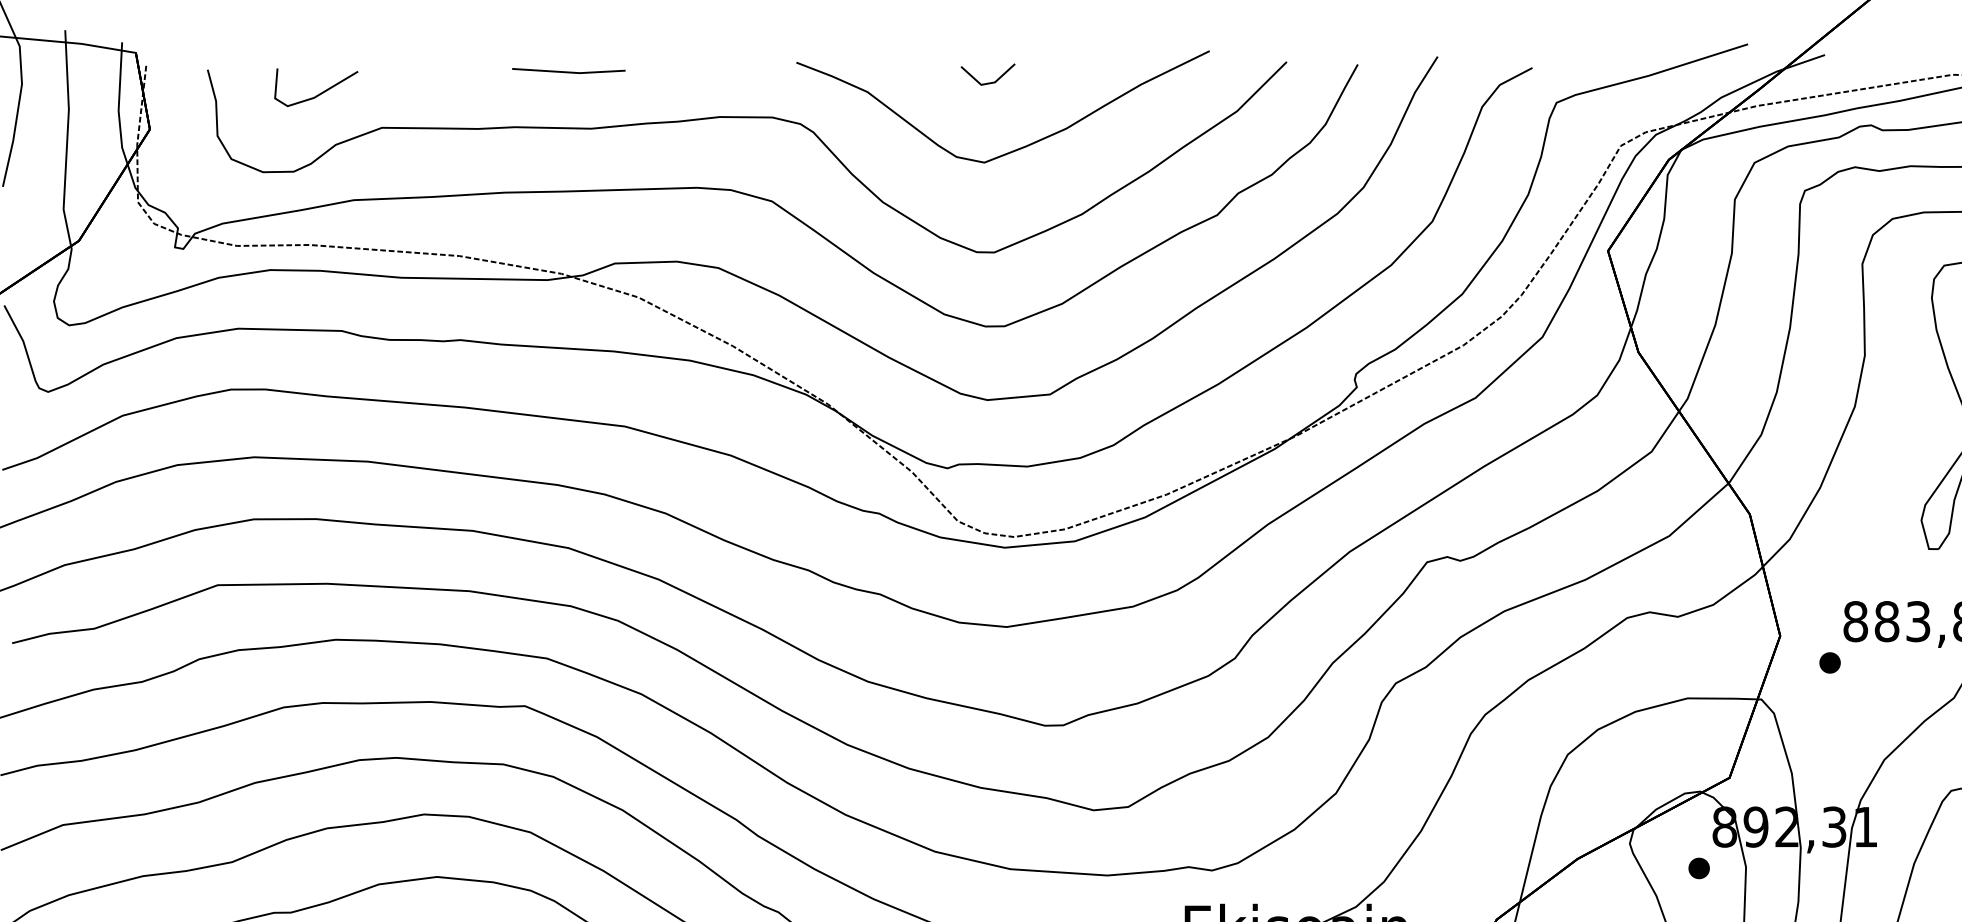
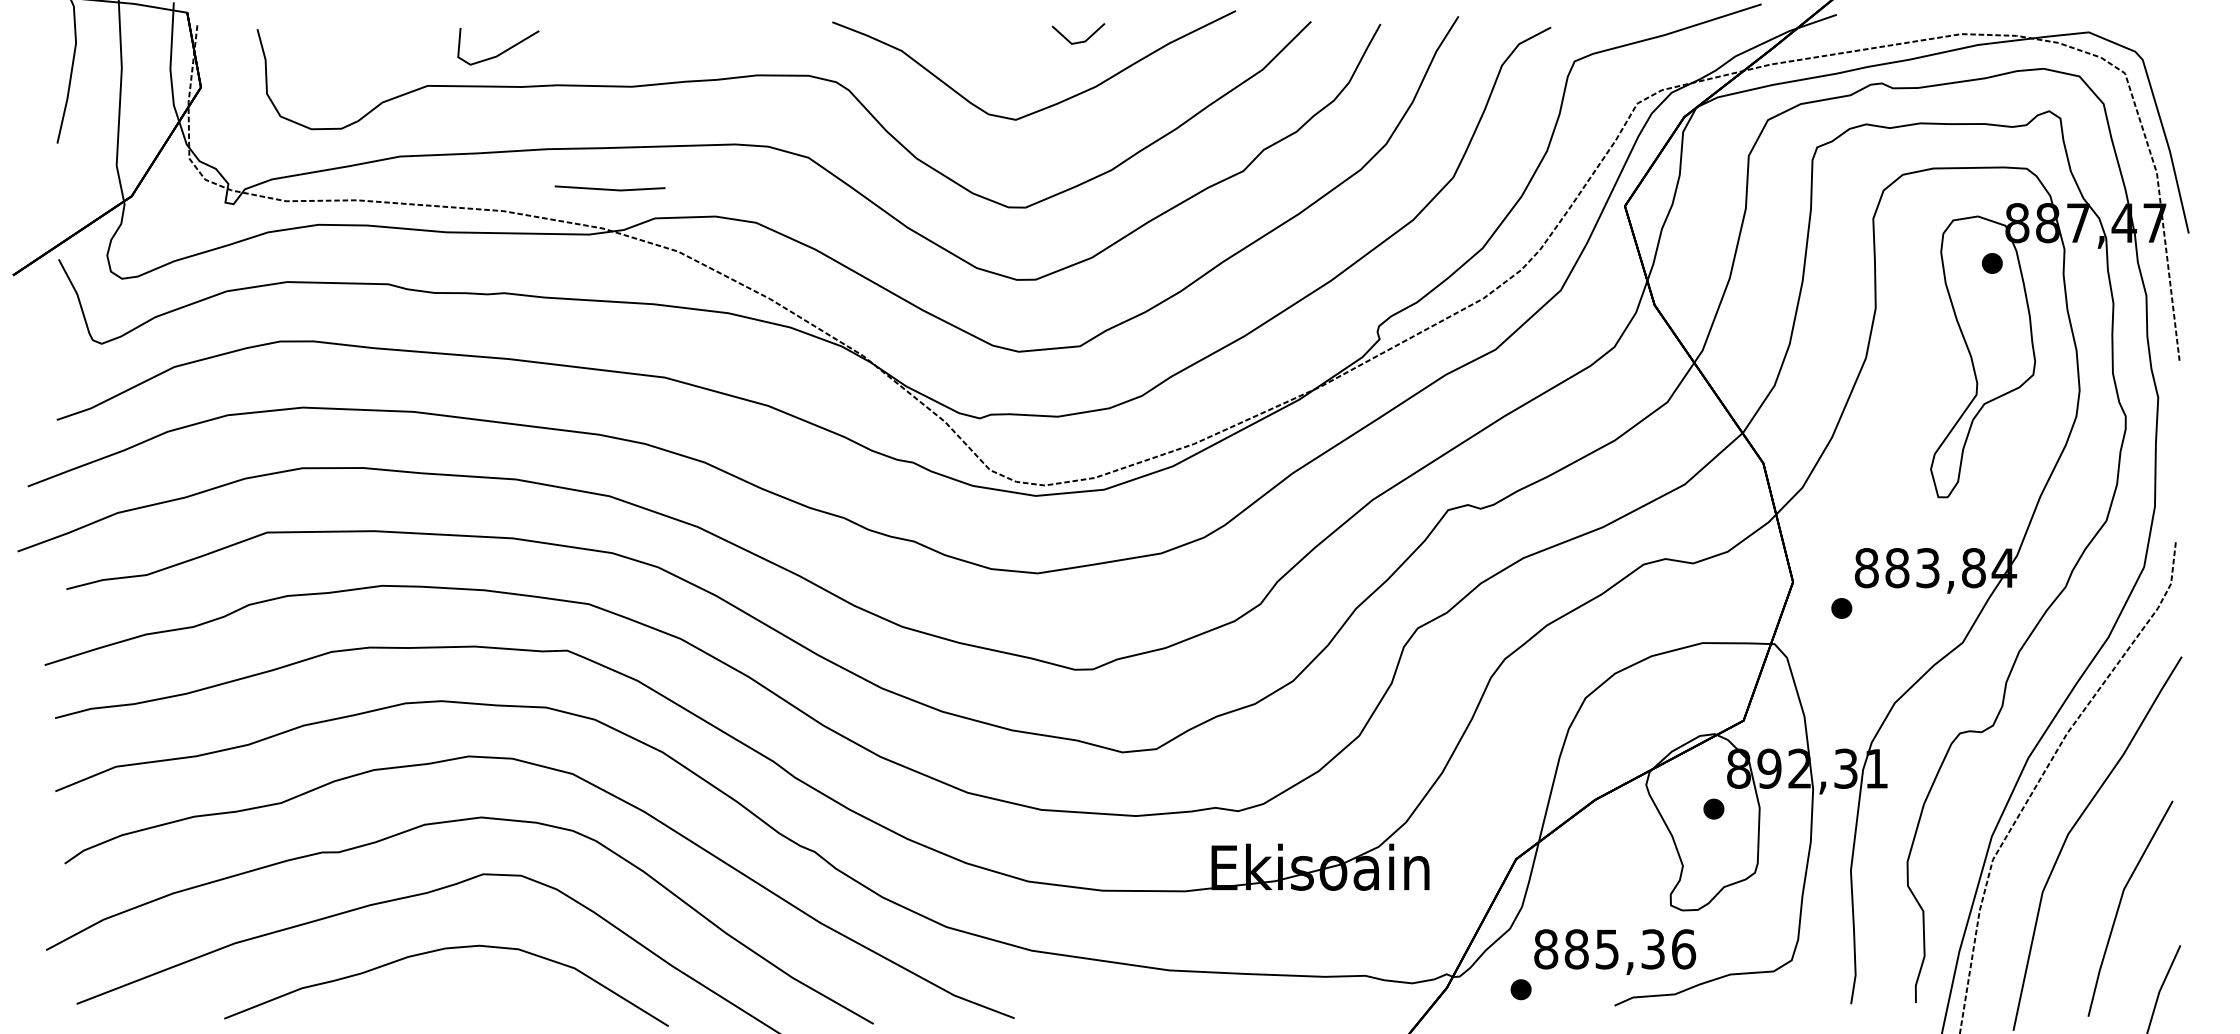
line: (568, 71) -> (609, 188), moved
line: (988, 82) -> (1078, 41), moved
line: (320, 92) -> (502, 51), moved

